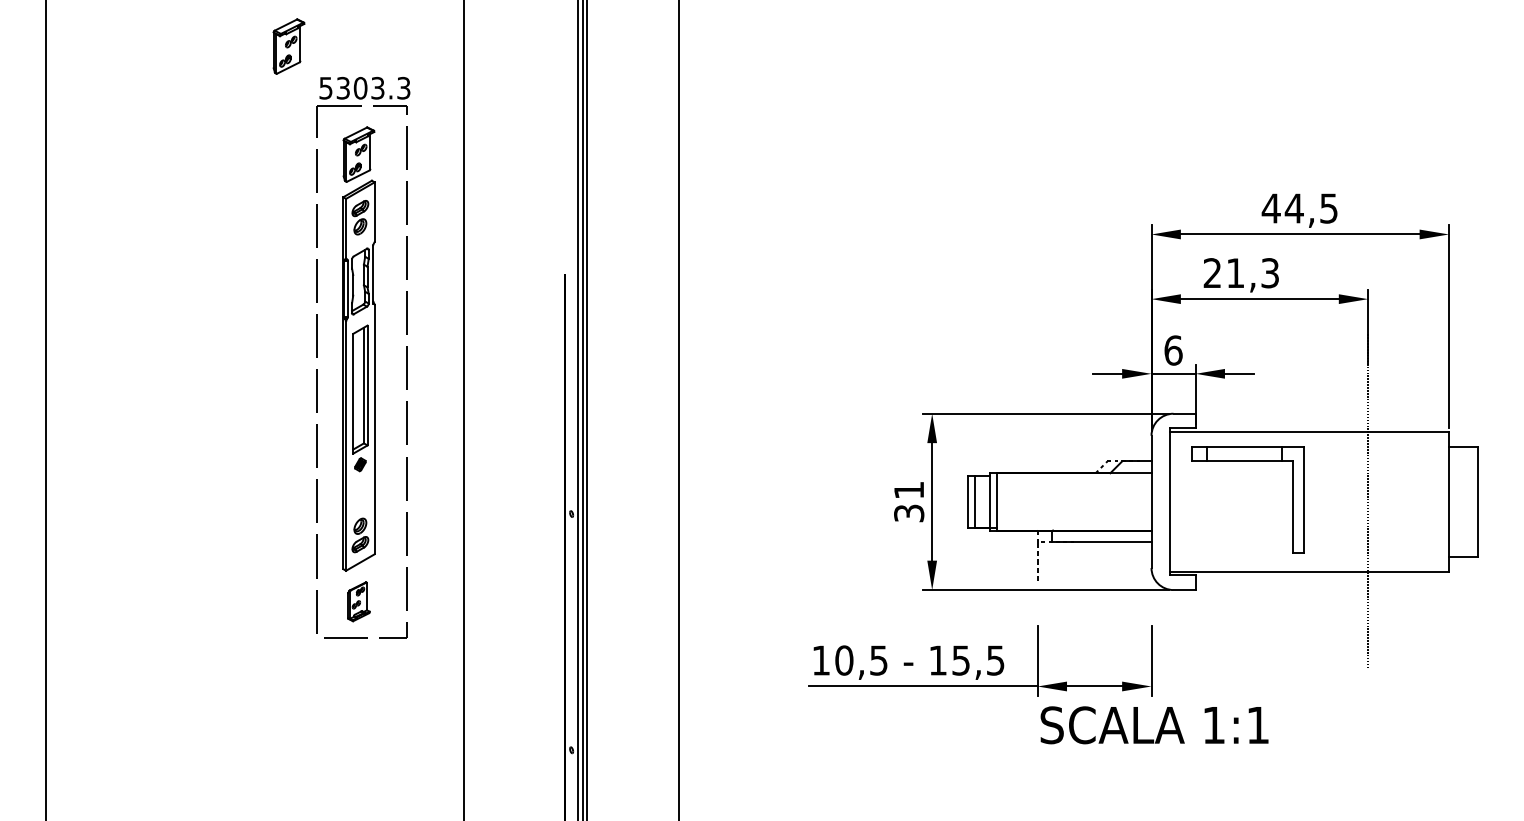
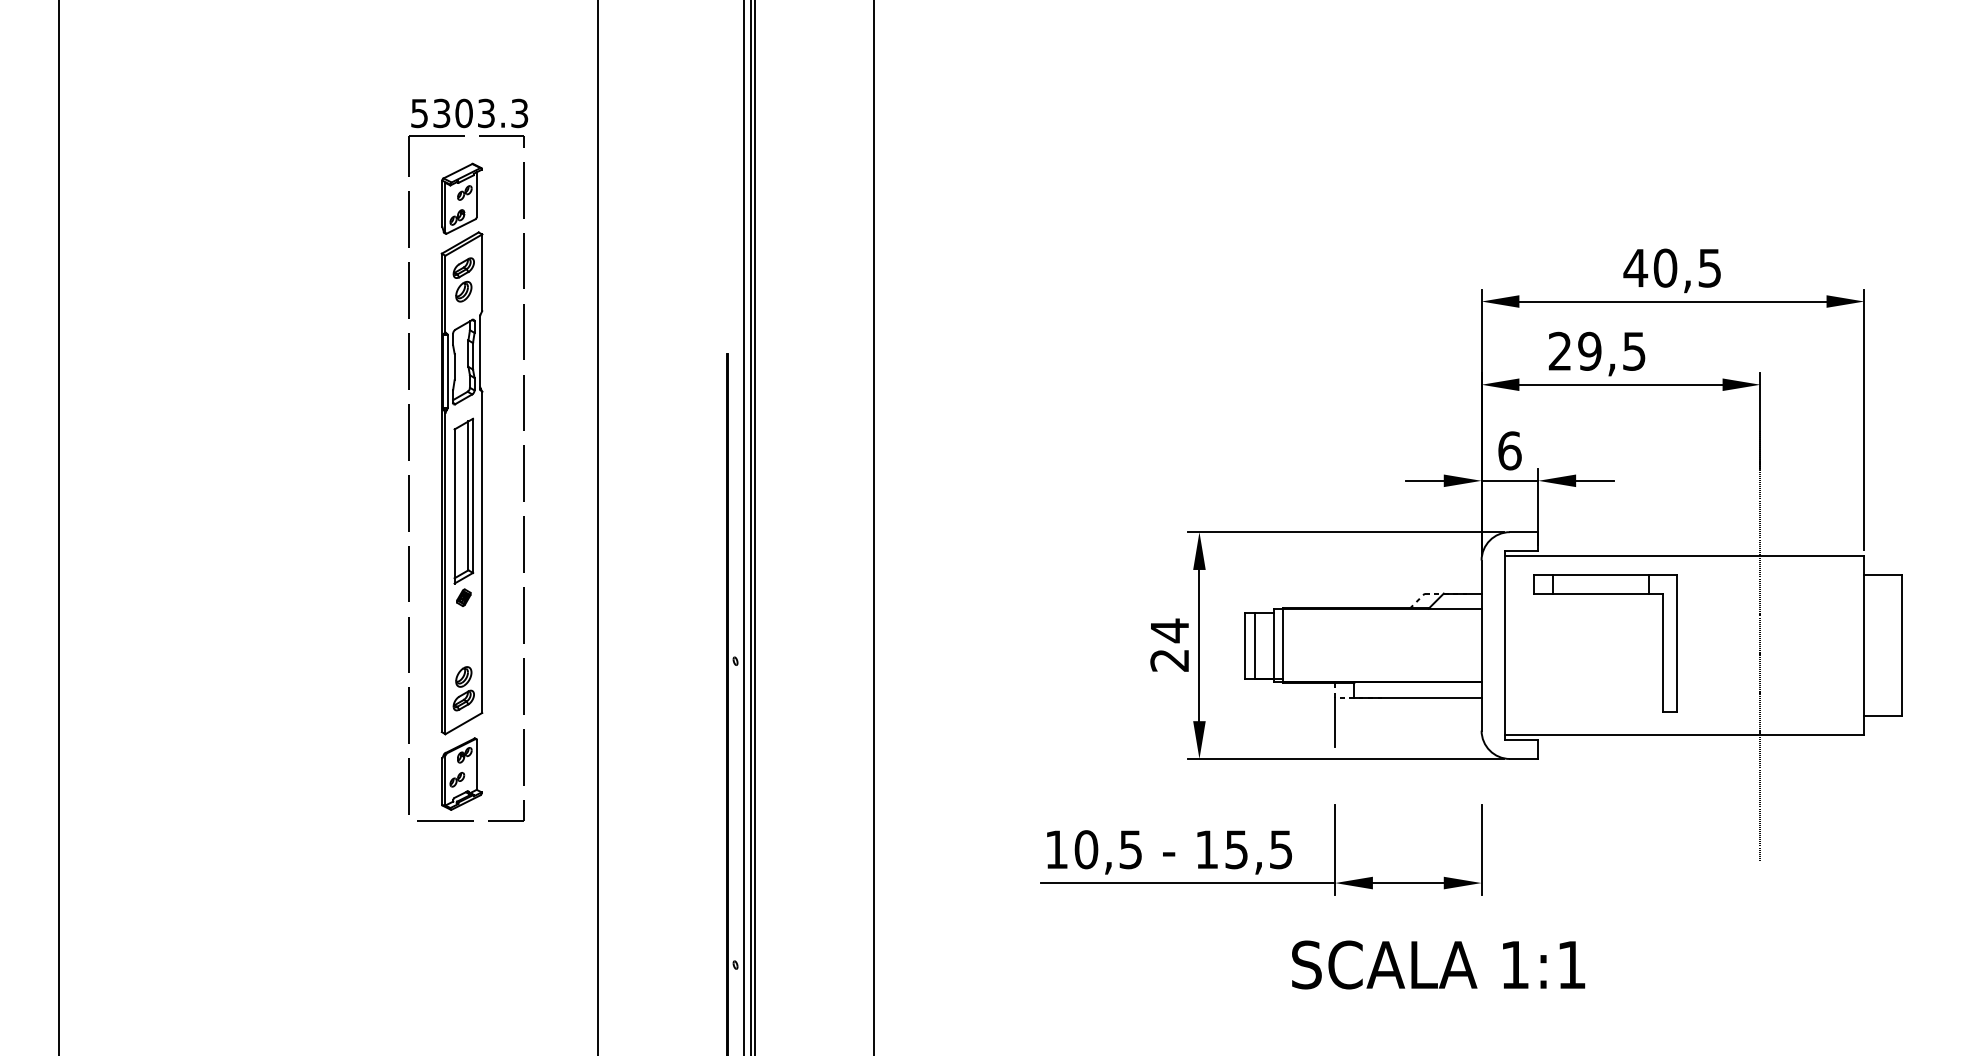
part: (288, 46) -> (371, 59), removed
text: (1294, 208) -> (1665, 267), 44,5 -> 40,5
text: (1252, 272) -> (1611, 350), 21,3 -> 29,5
text: (908, 501) -> (1169, 644), 31 -> 24
line: (1037, 561) -> (1335, 722), dashed -> solid
part: (358, 601) -> (461, 773), size x1.43
text: (1154, 724) -> (1438, 964), moved

